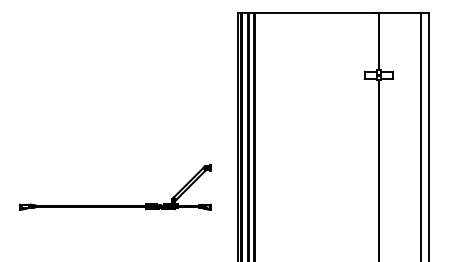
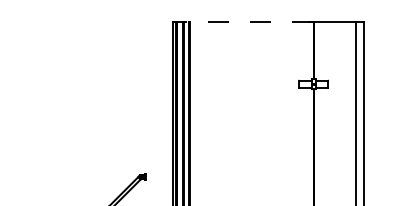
line: (307, 12) -> (242, 21), solid -> dashed

